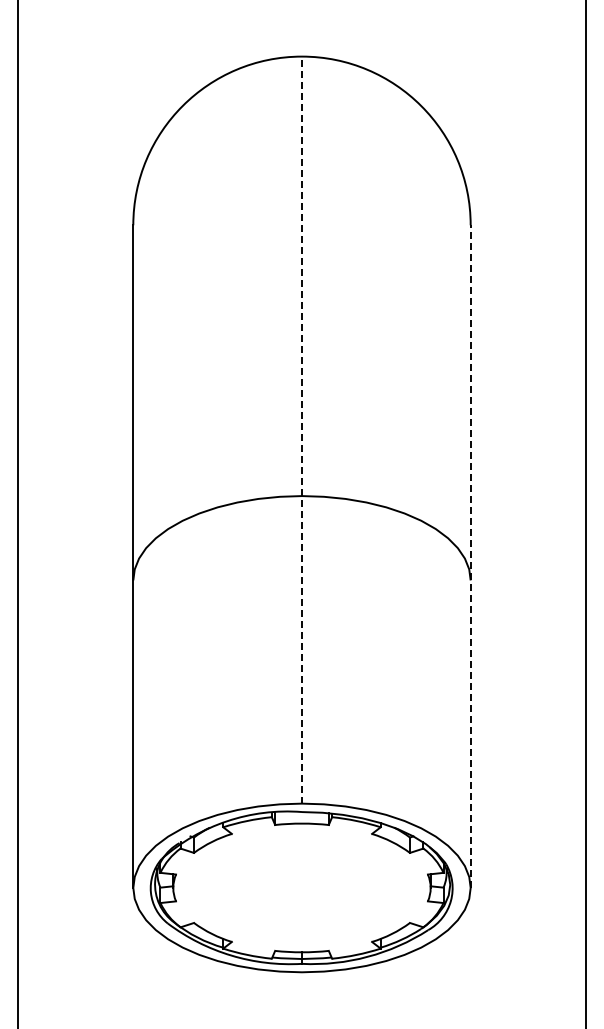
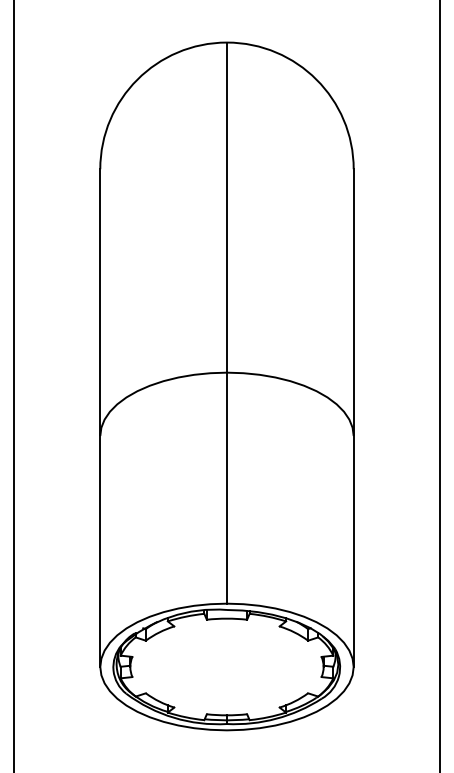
line: (302, 430) -> (227, 323), dashed -> solid
line: (470, 556) -> (353, 418), dashed -> solid

